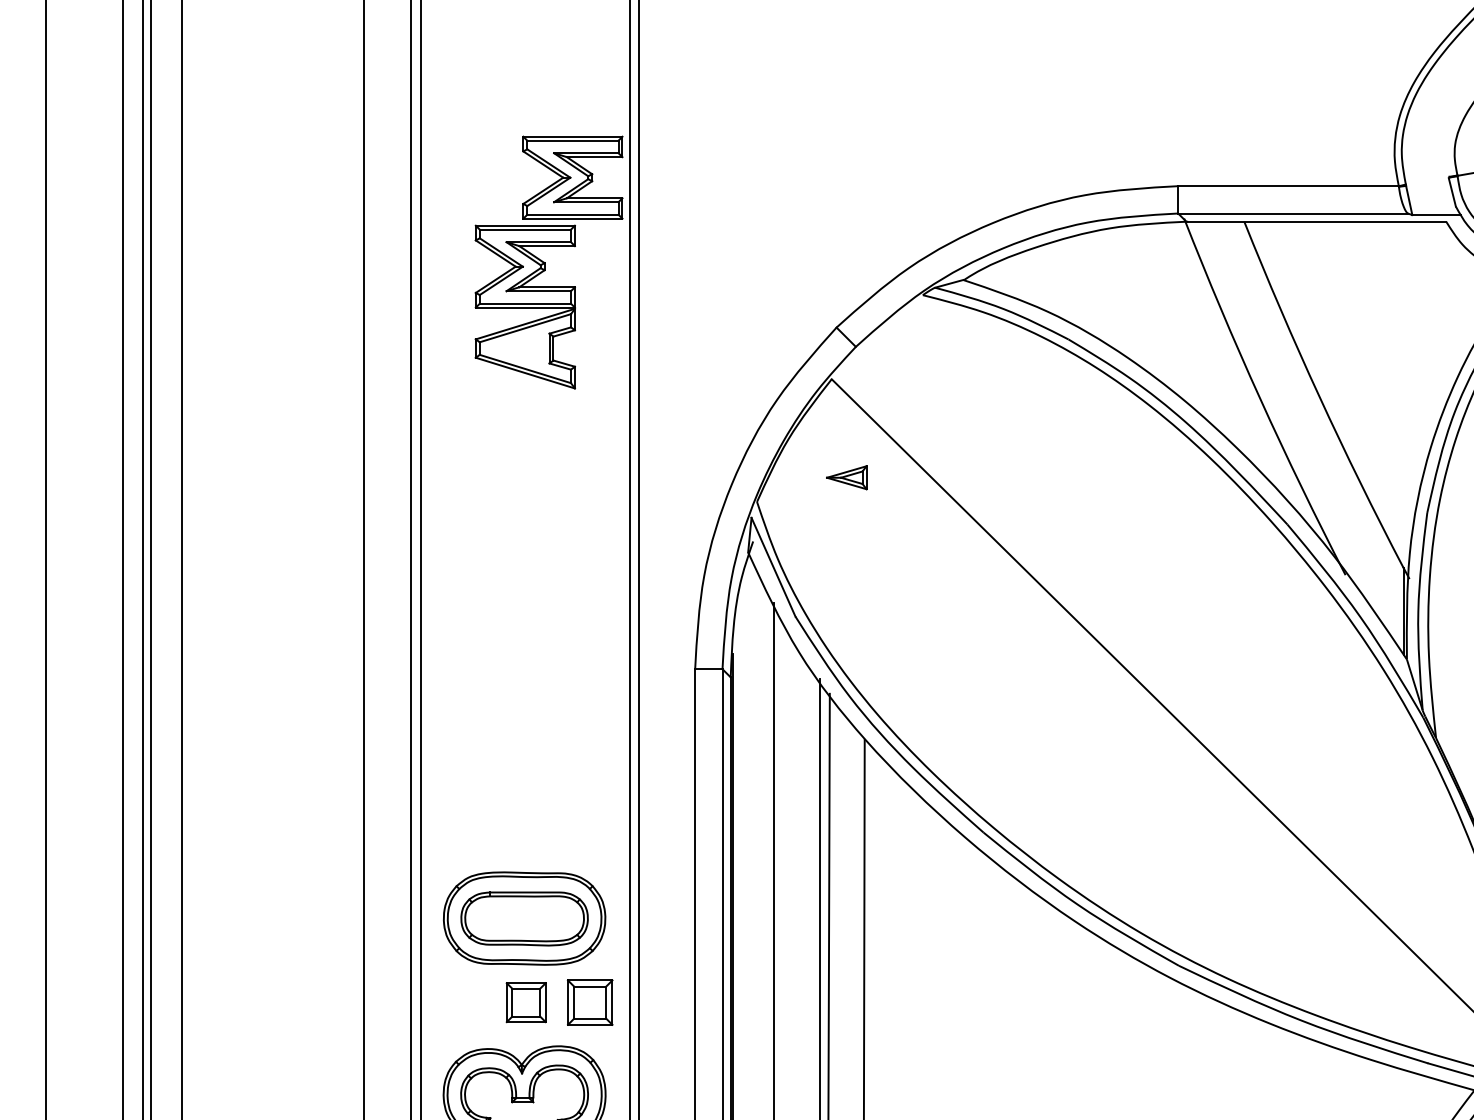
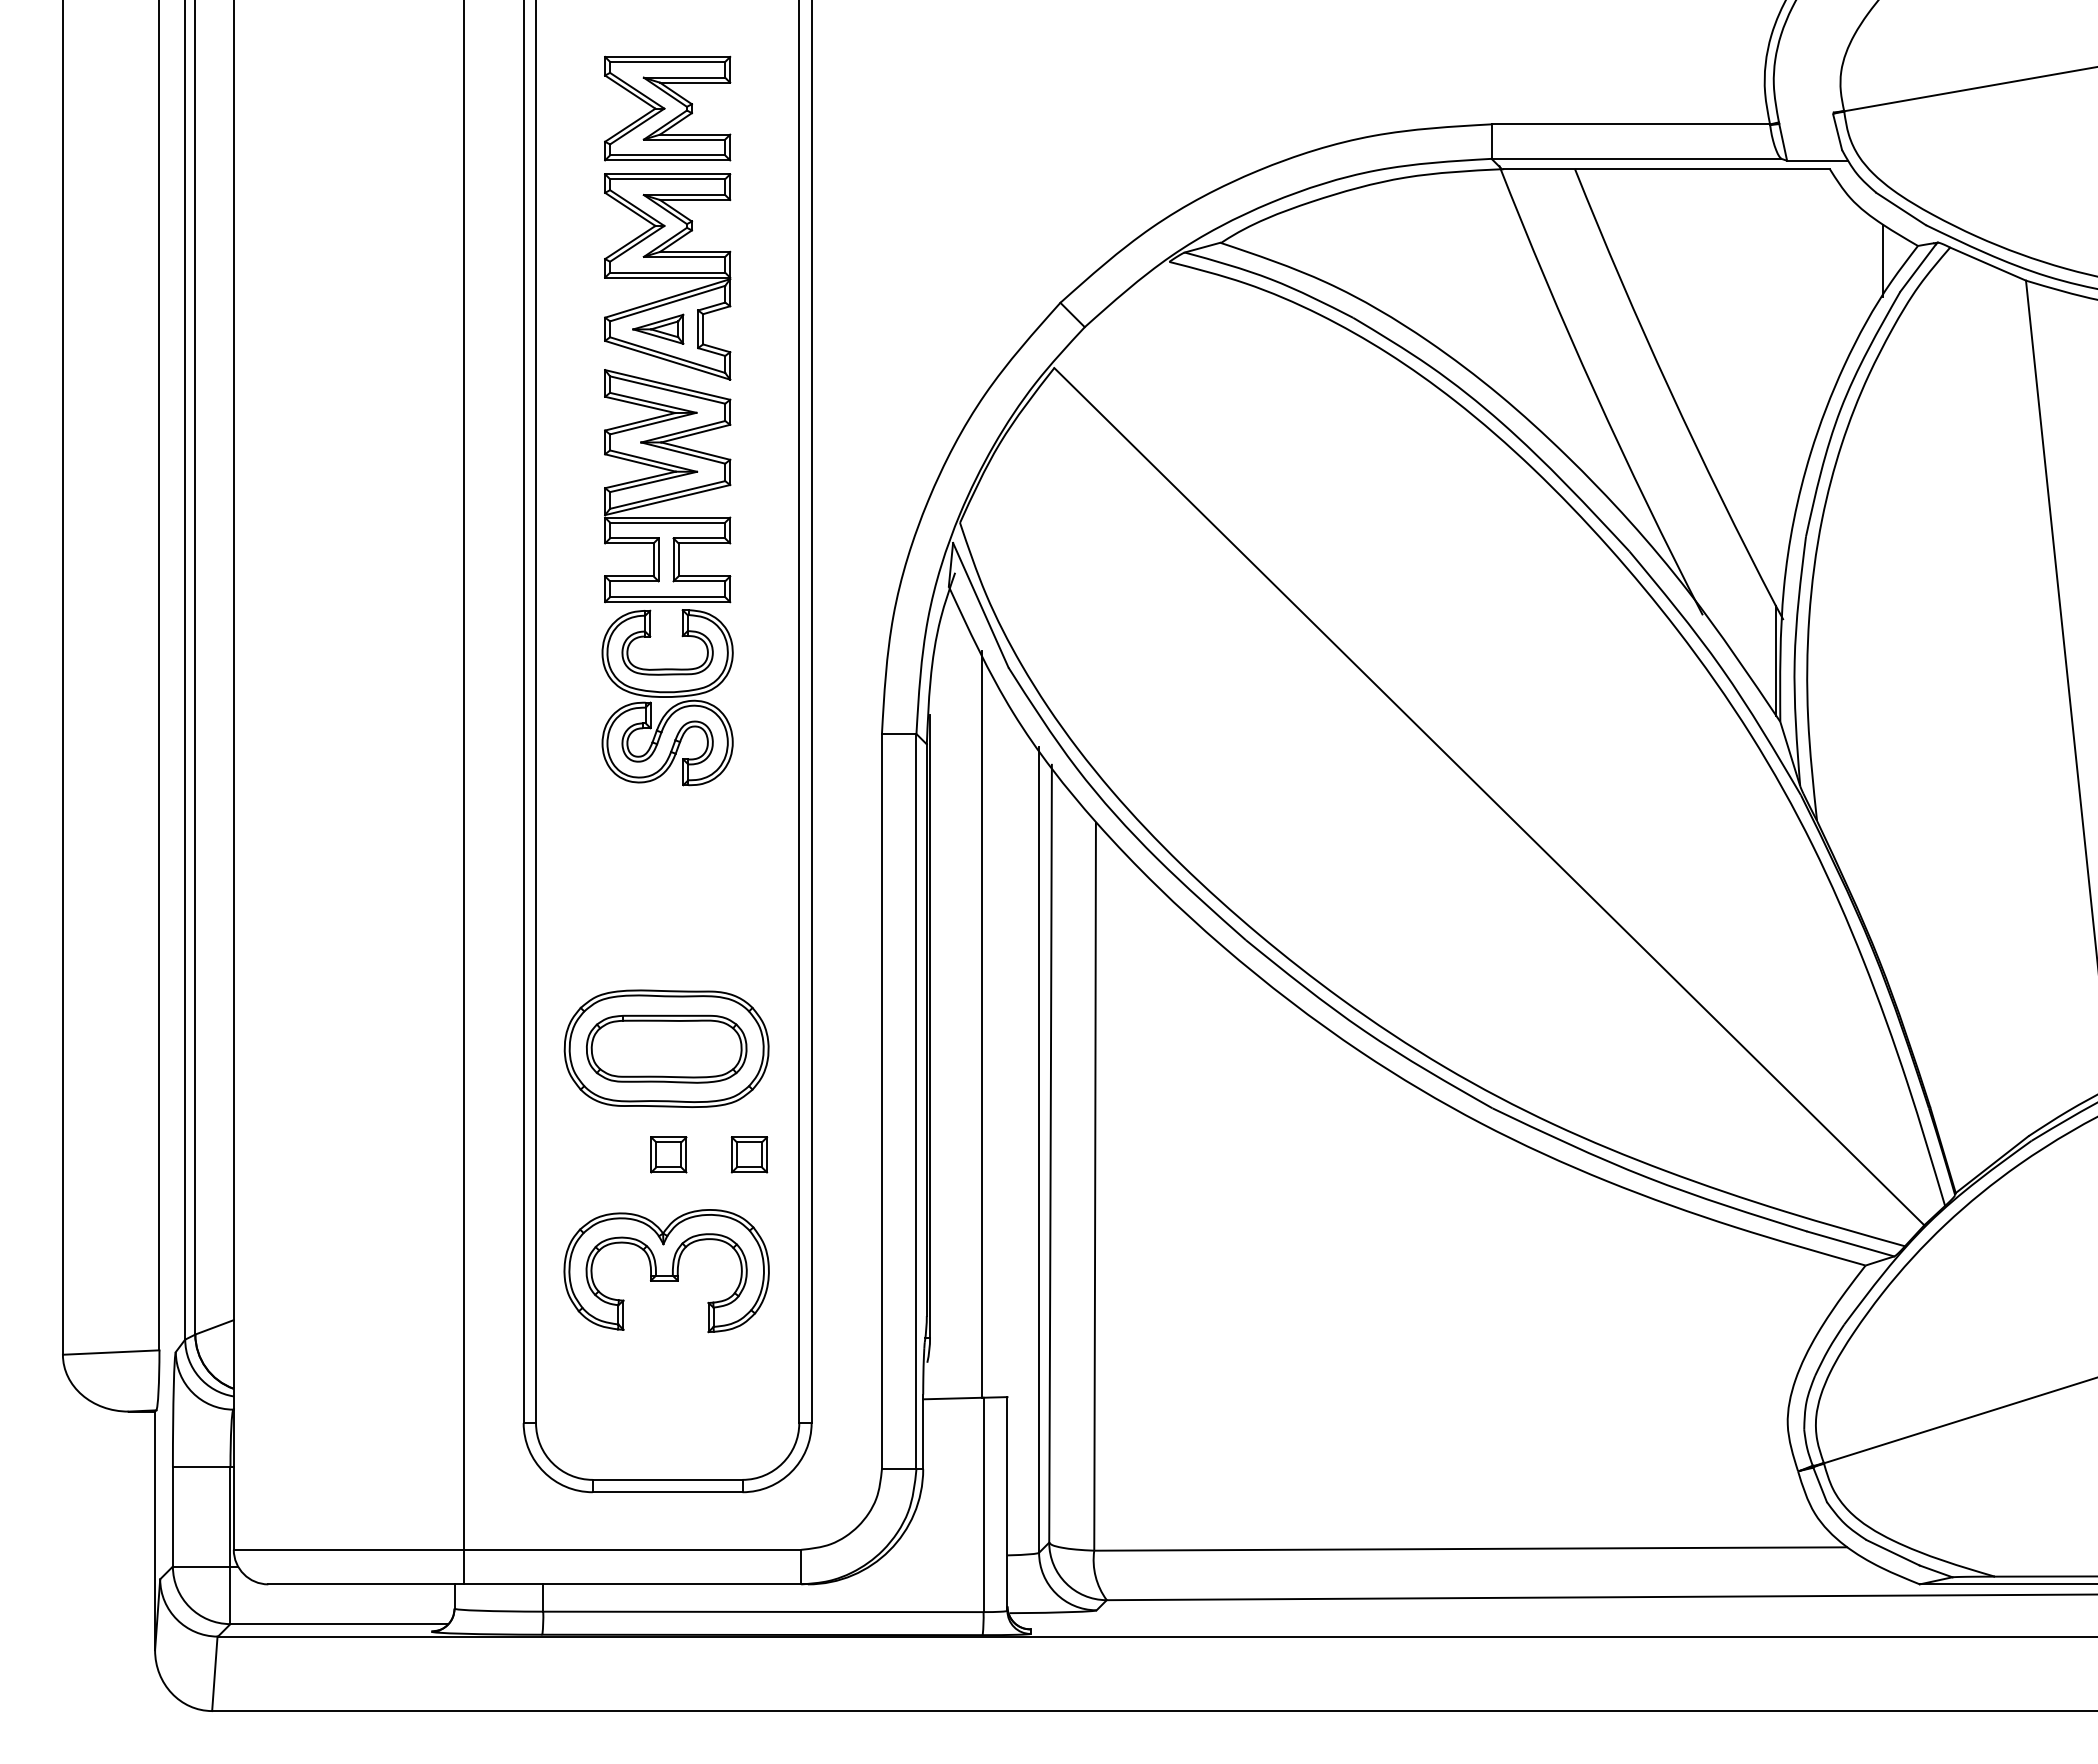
part: (572, 177) -> (667, 108), moved
part: (846, 477) -> (658, 328), moved
part: (525, 545) -> (667, 577), added
part: (526, 1002) -> (668, 1154), size x0.71
part: (590, 1002) -> (749, 1154), size x0.62

